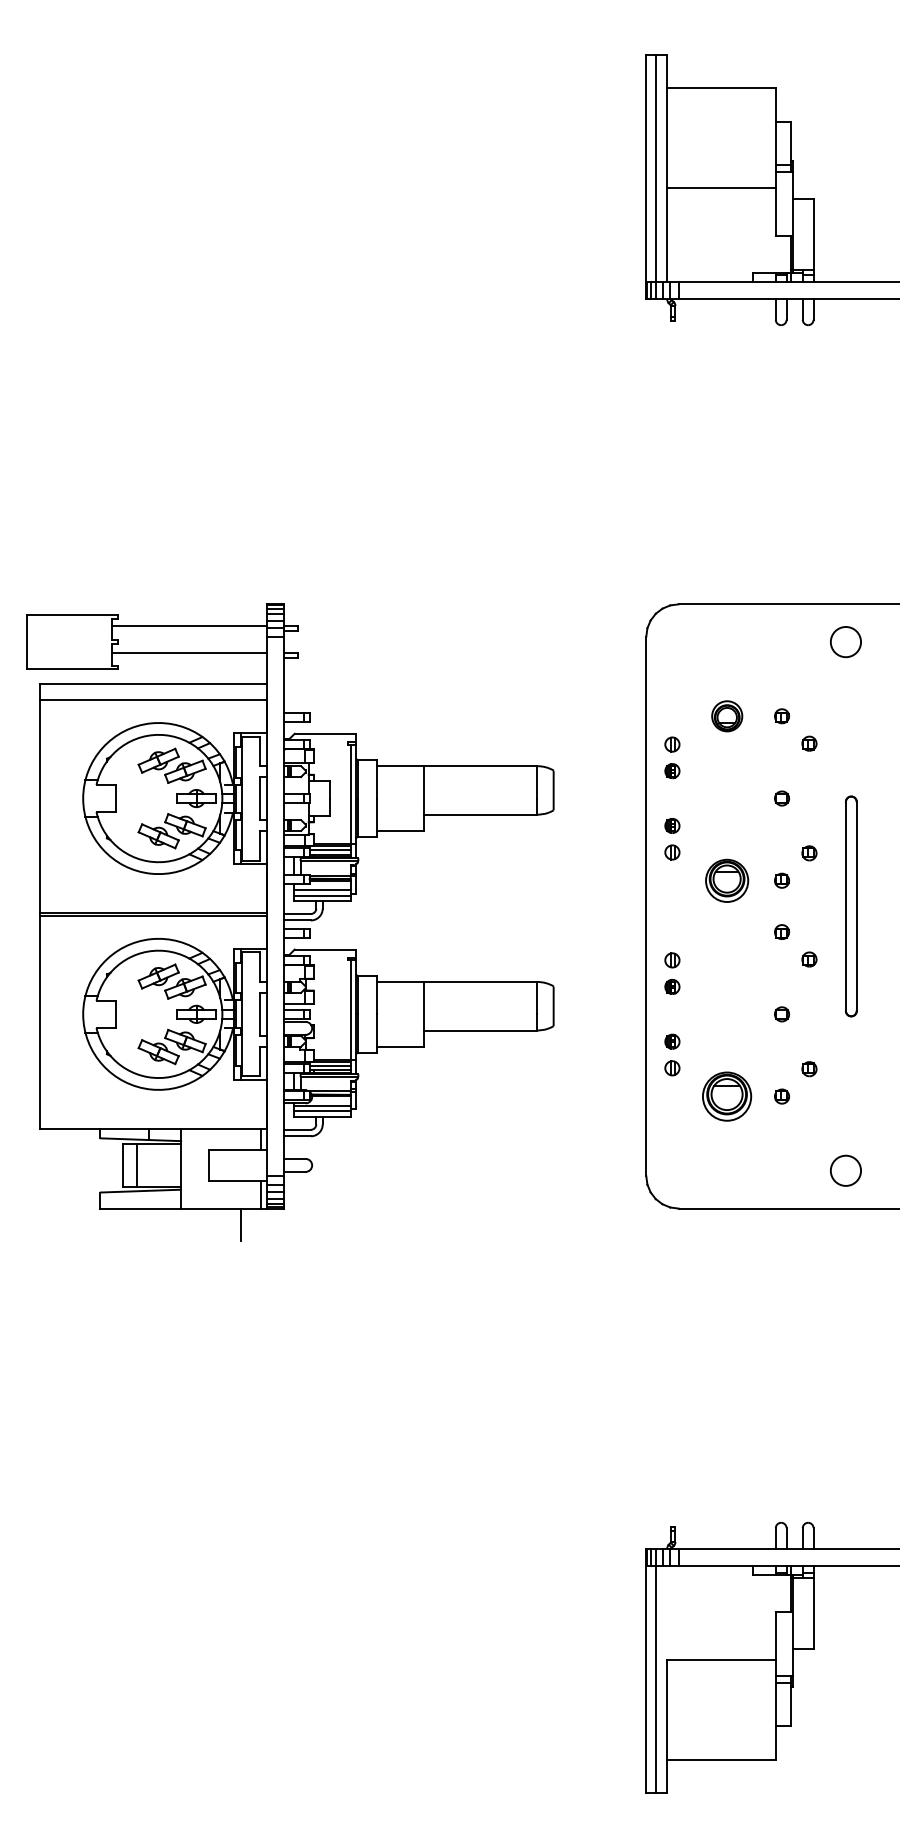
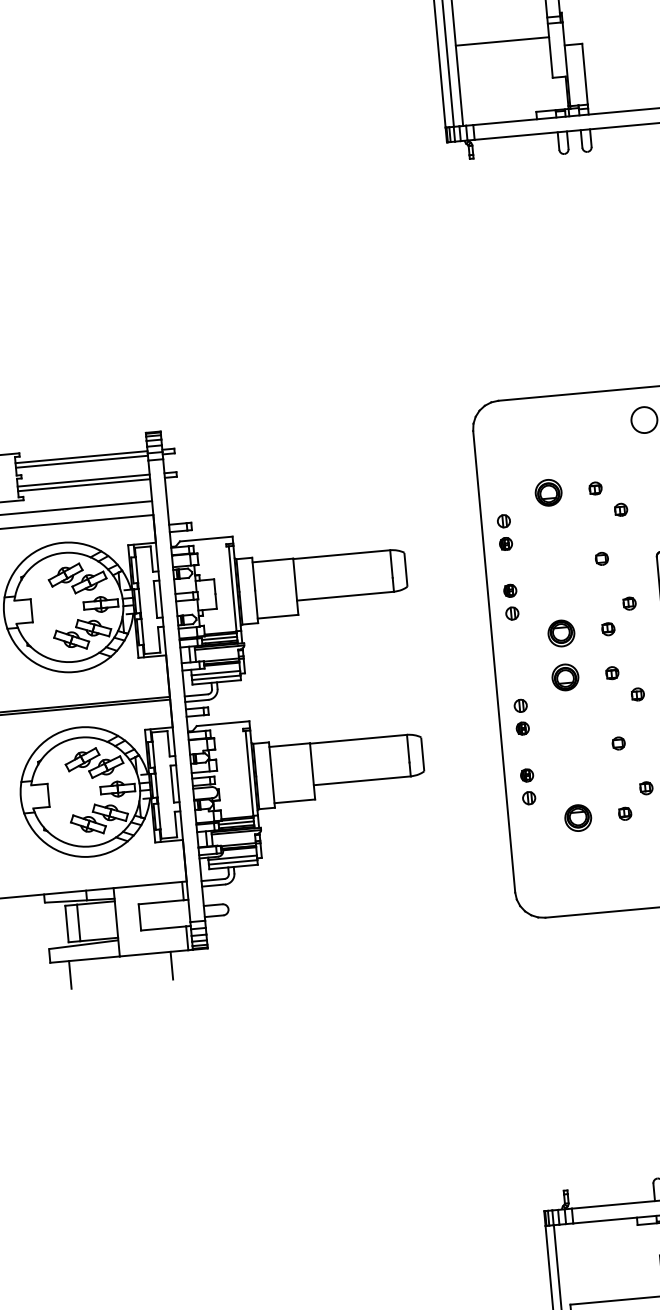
line: (189, 631) -> (82, 462), added
line: (189, 658) -> (84, 485), added
part: (727, 880) -> (561, 633), size x0.71
part: (727, 932) -> (565, 677), added
part: (727, 1096) -> (578, 818), size x0.62
line: (121, 1224) -> (70, 974), added

